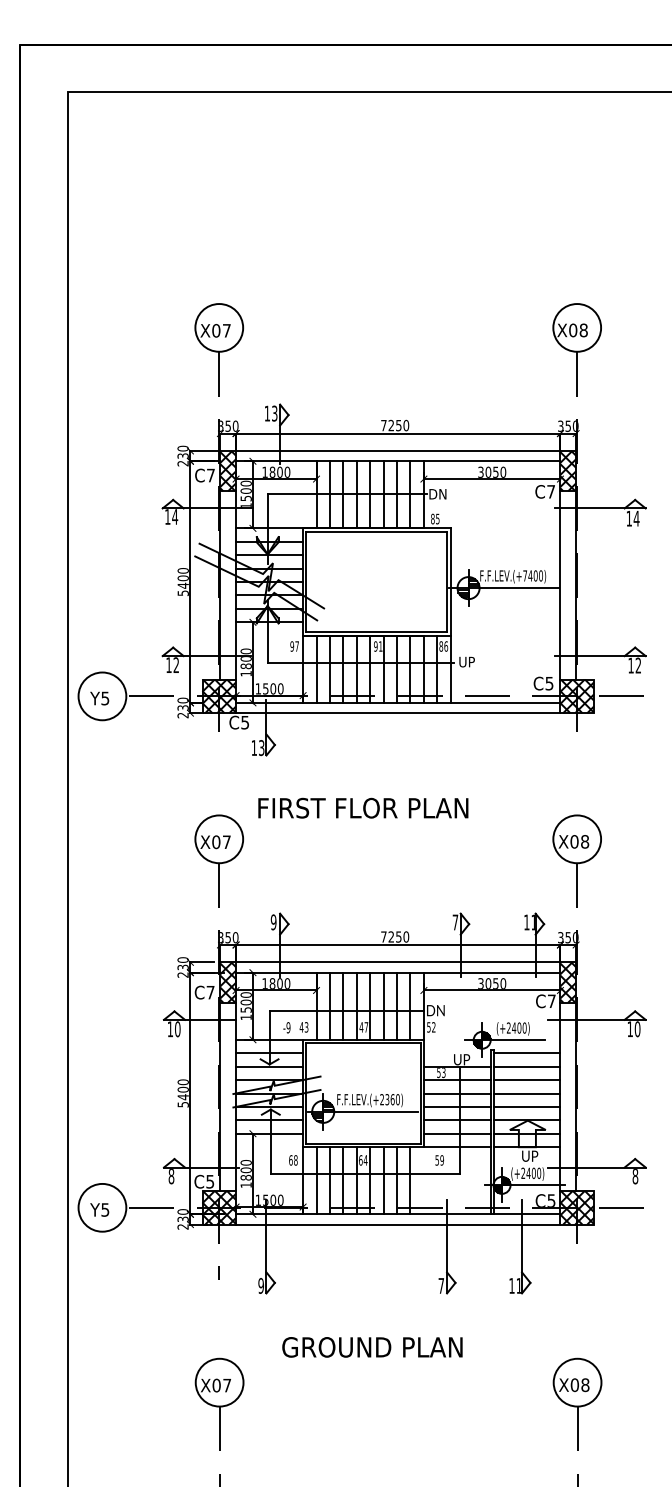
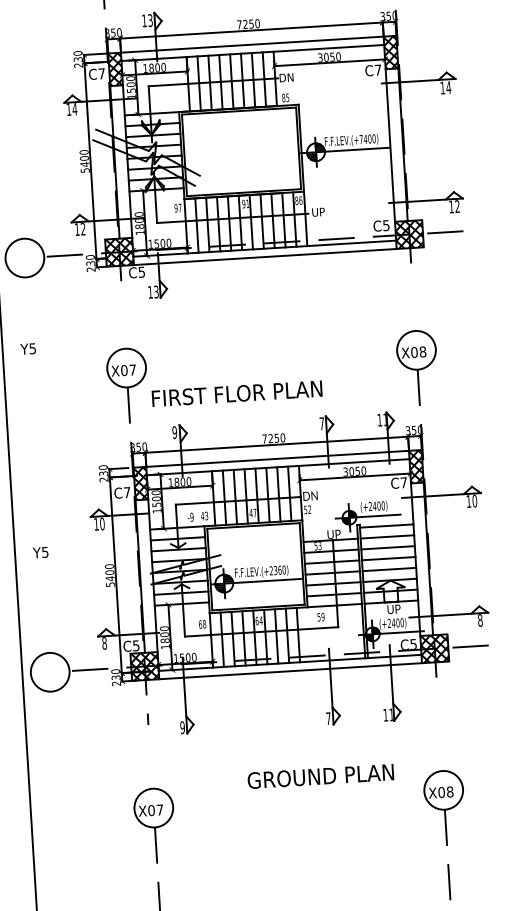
text: (99, 698) -> (28, 349), moved
text: (363, 807) -> (237, 393), moved
text: (99, 1209) -> (40, 552), moved
text: (372, 1347) -> (320, 776), moved

